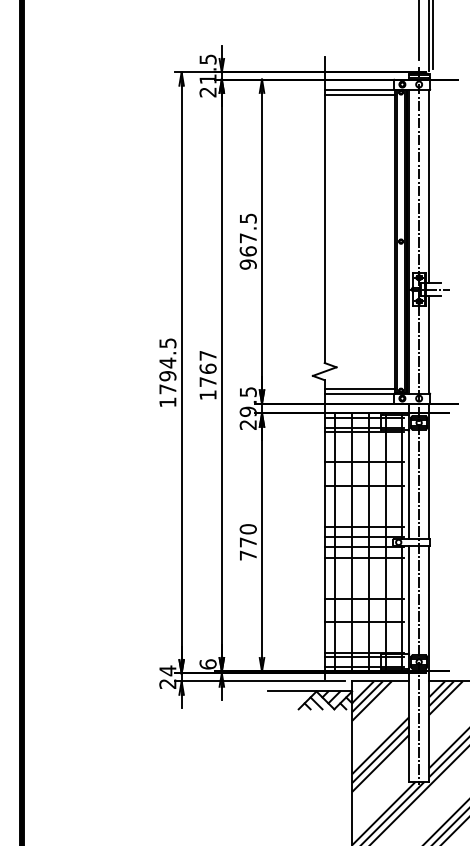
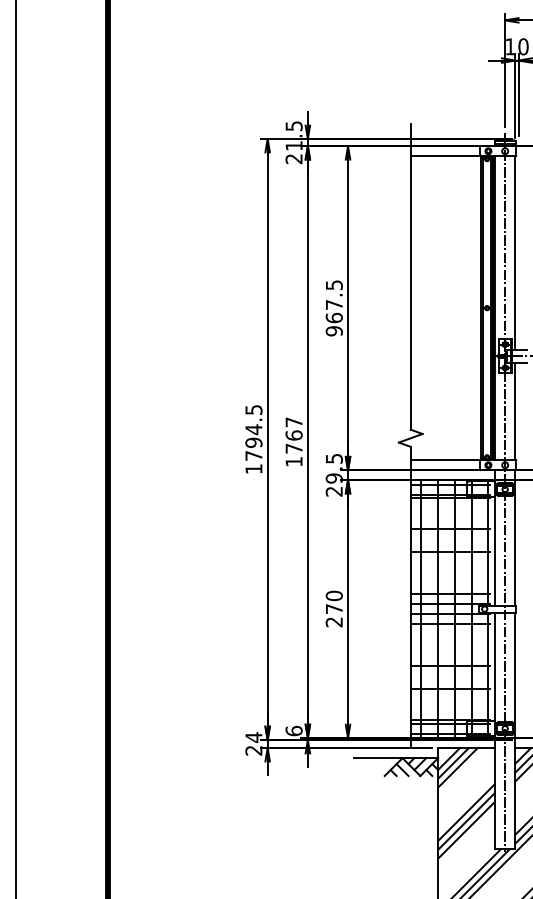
line: (359, 94) -> (445, 161), removed
line: (359, 388) -> (445, 455), removed
text: (247, 555) -> (333, 622), 770 -> 270

